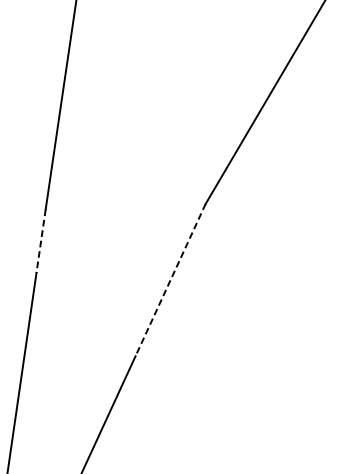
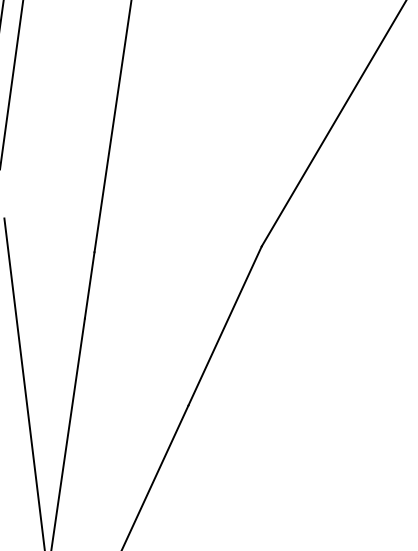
line: (40, 241) -> (89, 285), dashed -> solid
line: (171, 280) -> (225, 326), dashed -> solid

